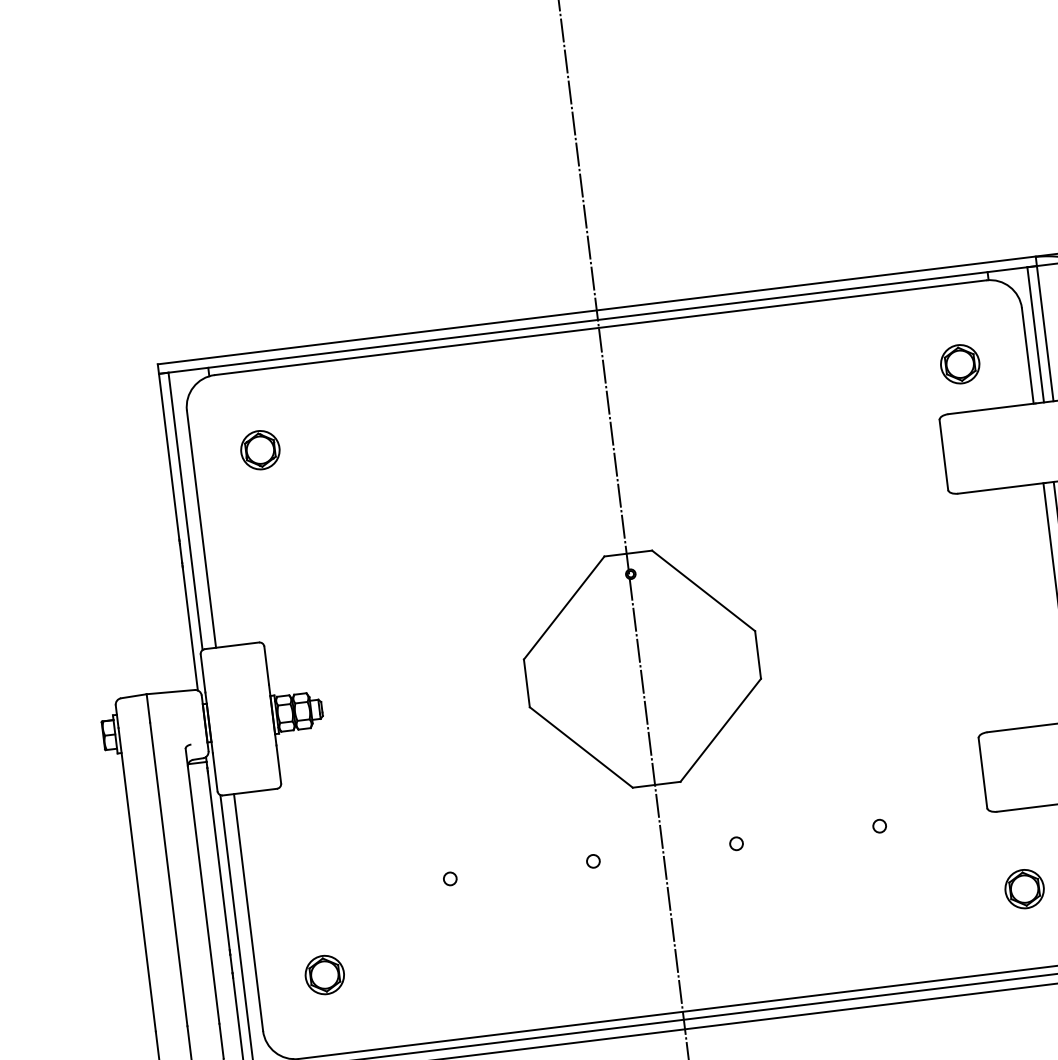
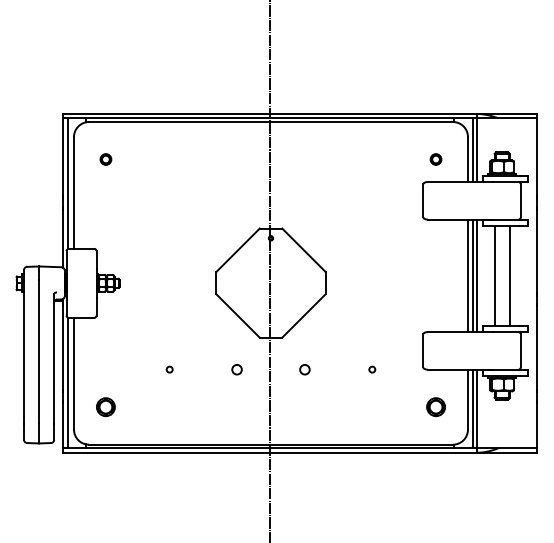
part: (958, 364) -> (435, 159), size x0.6
part: (259, 450) -> (105, 159), size x0.6
circle: (735, 843) -> (304, 369), size x1.6
circle: (593, 860) -> (237, 369), size x1.6

